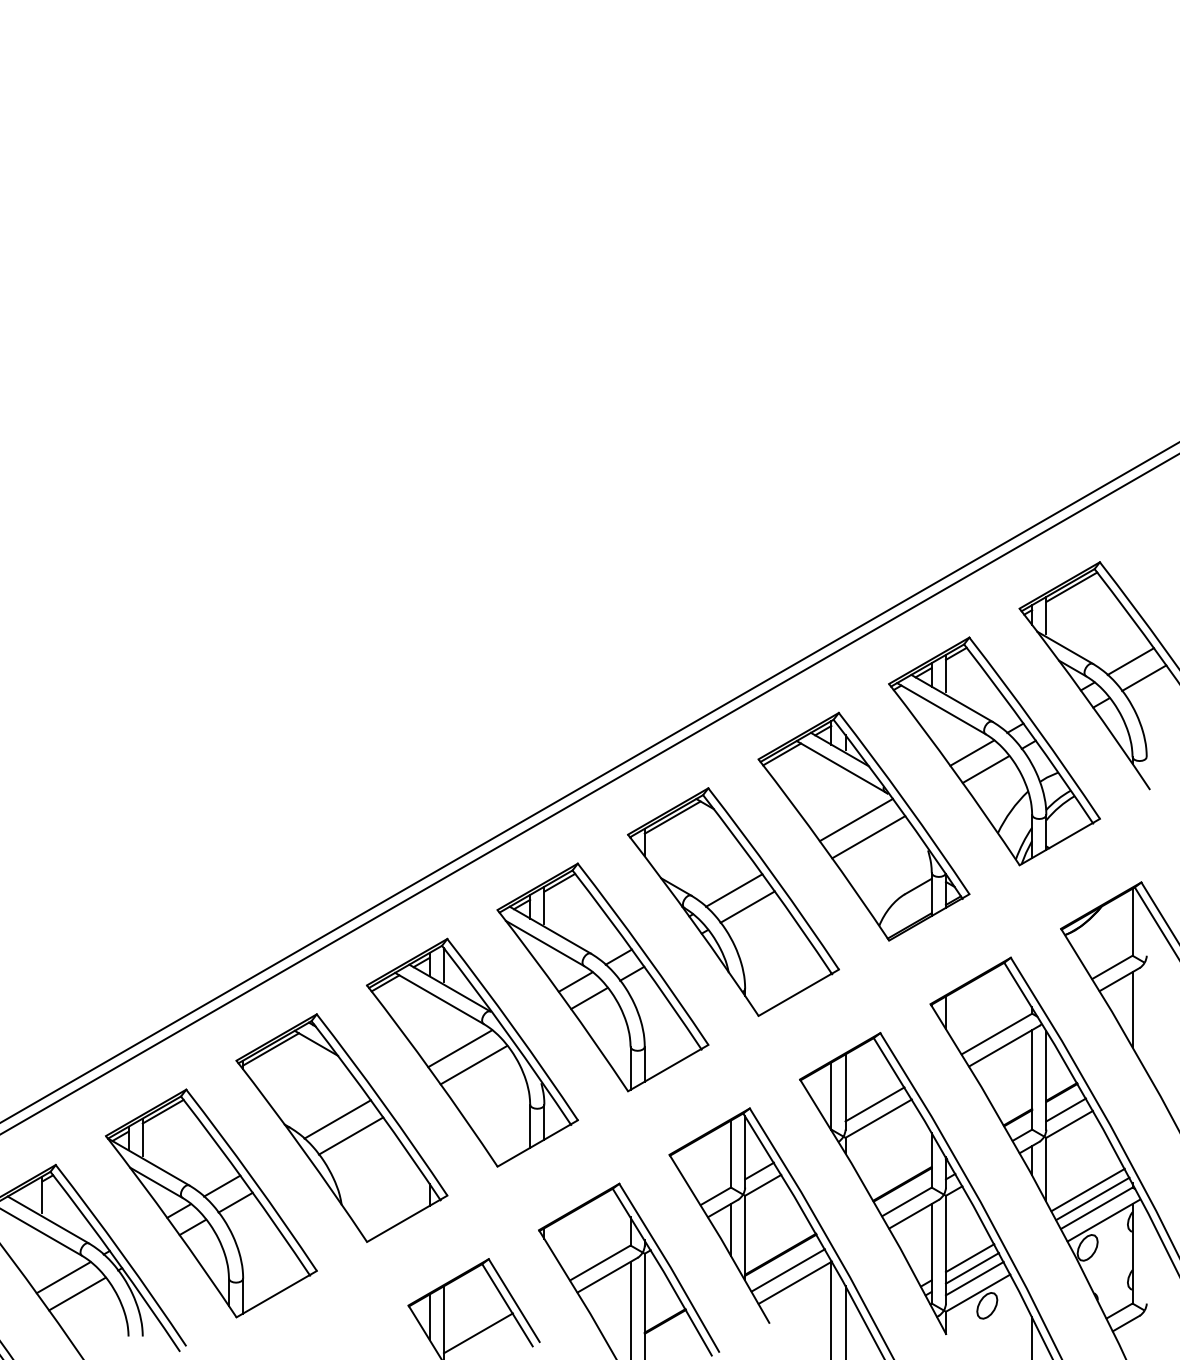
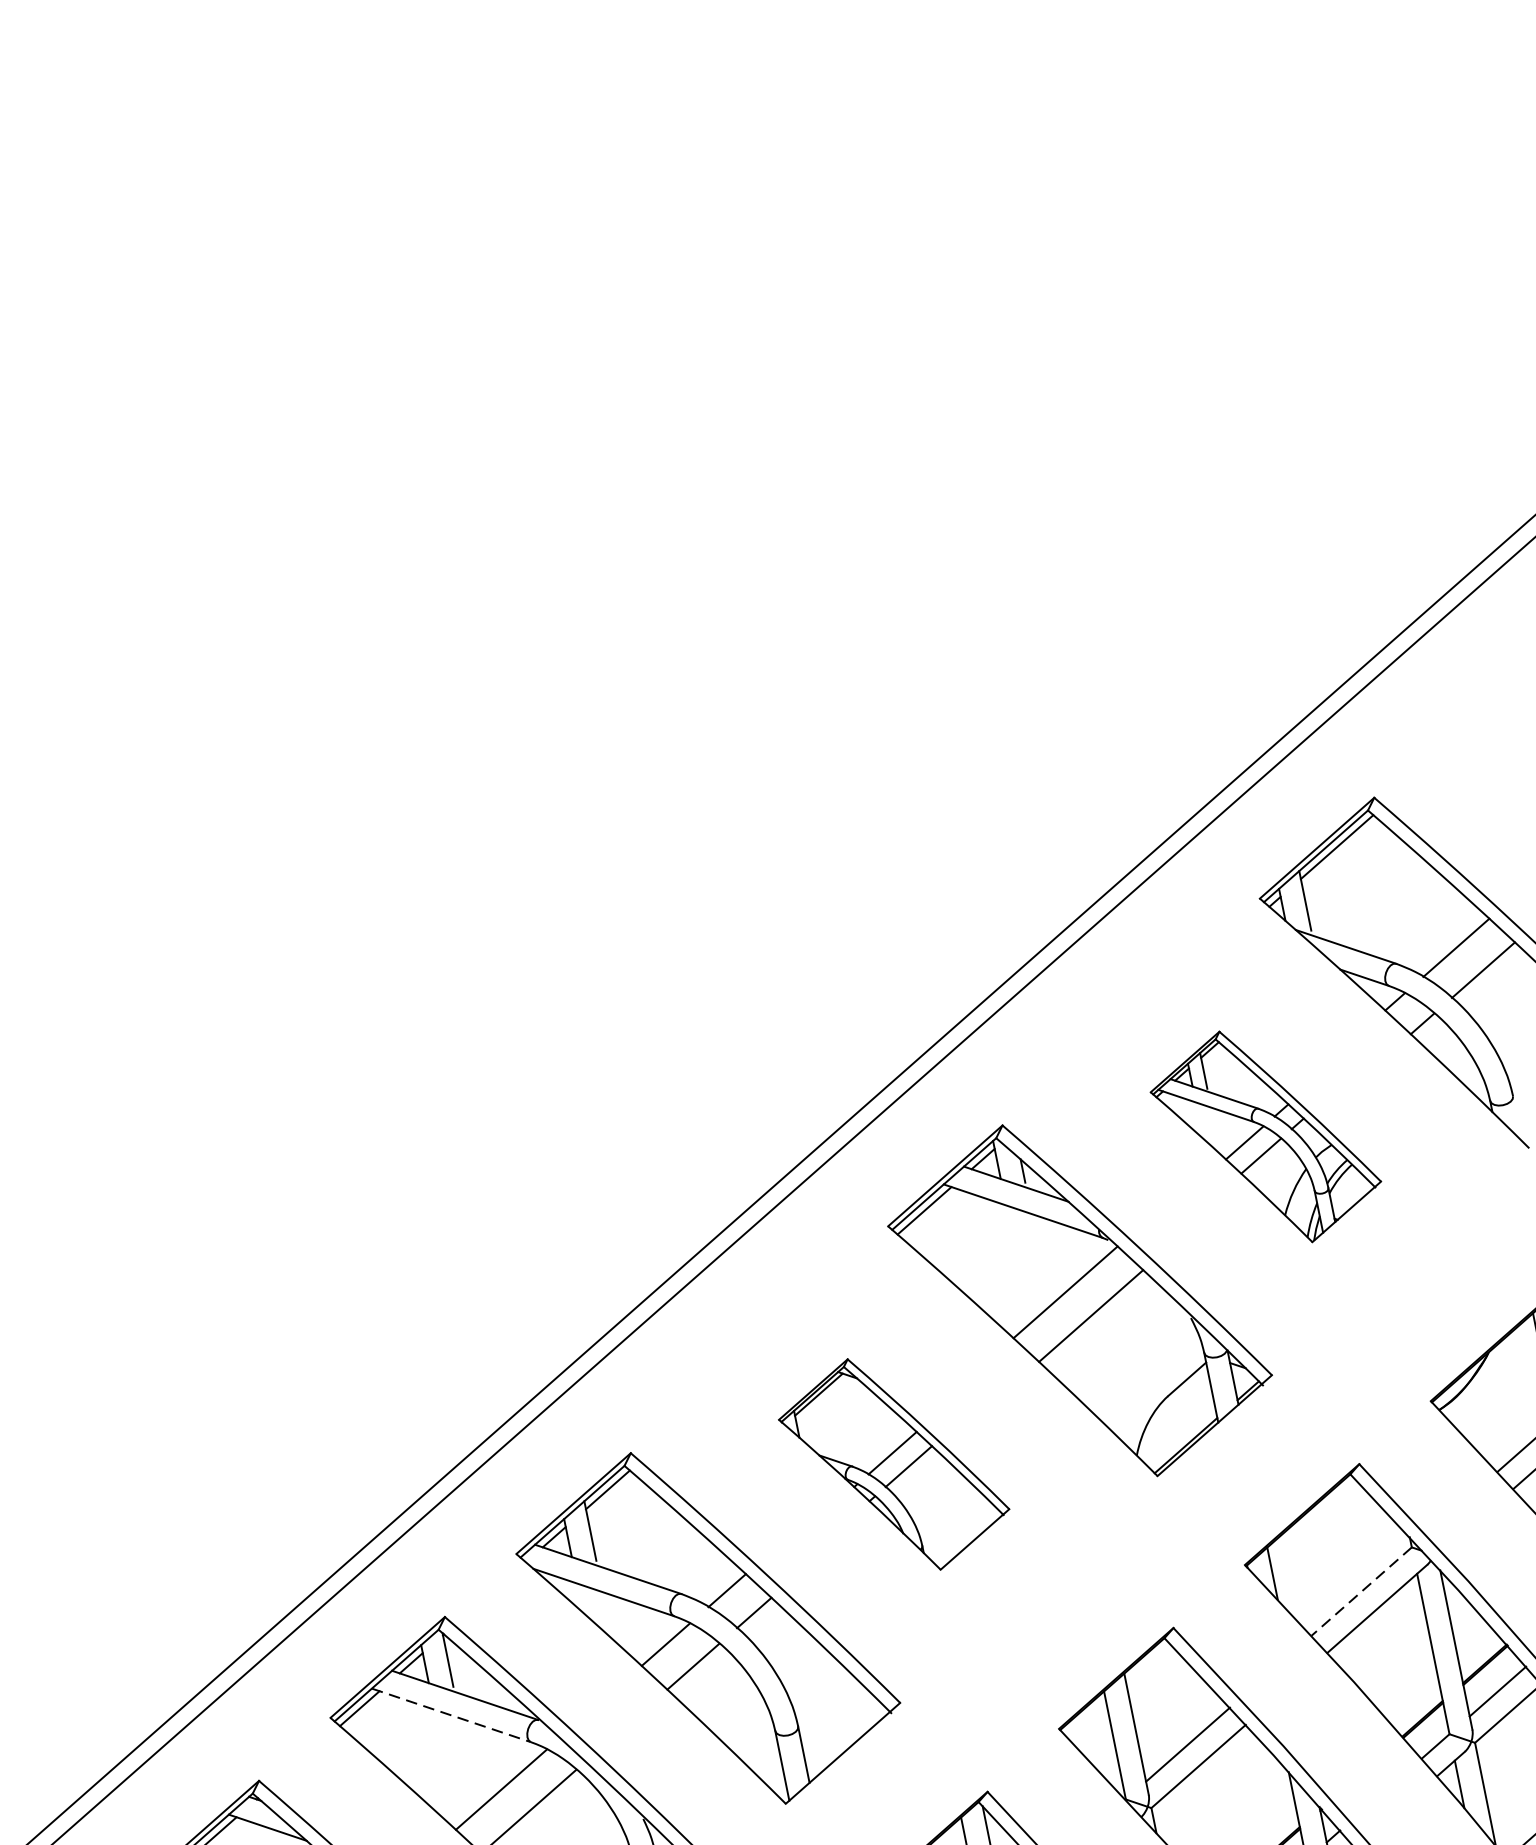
part: (994, 751) -> (1265, 1137), size x0.6
part: (733, 901) -> (893, 1463), size x0.6
line: (439, 998) -> (451, 1715), solid -> dashed
line: (996, 1034) -> (1361, 1592), solid -> dashed

